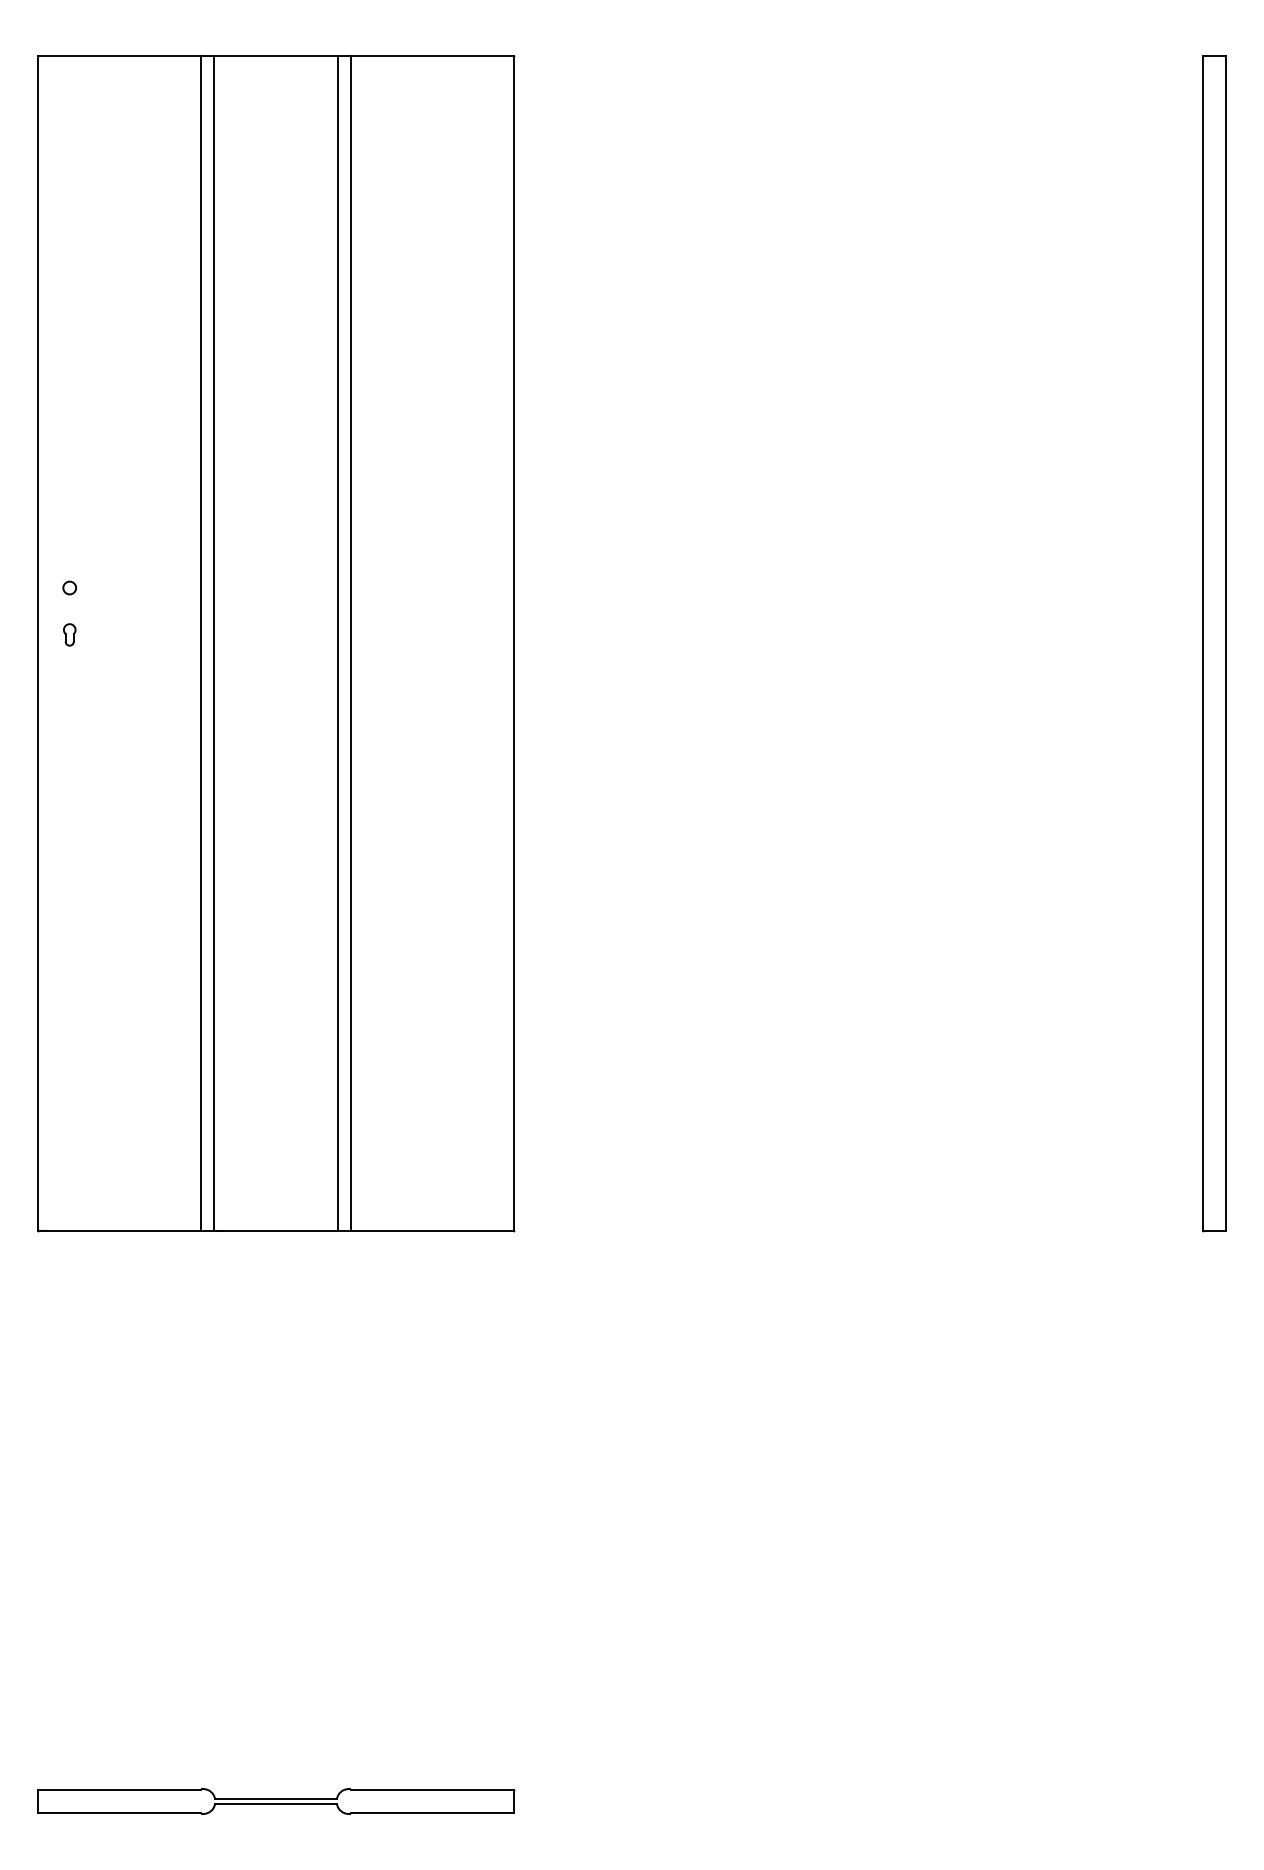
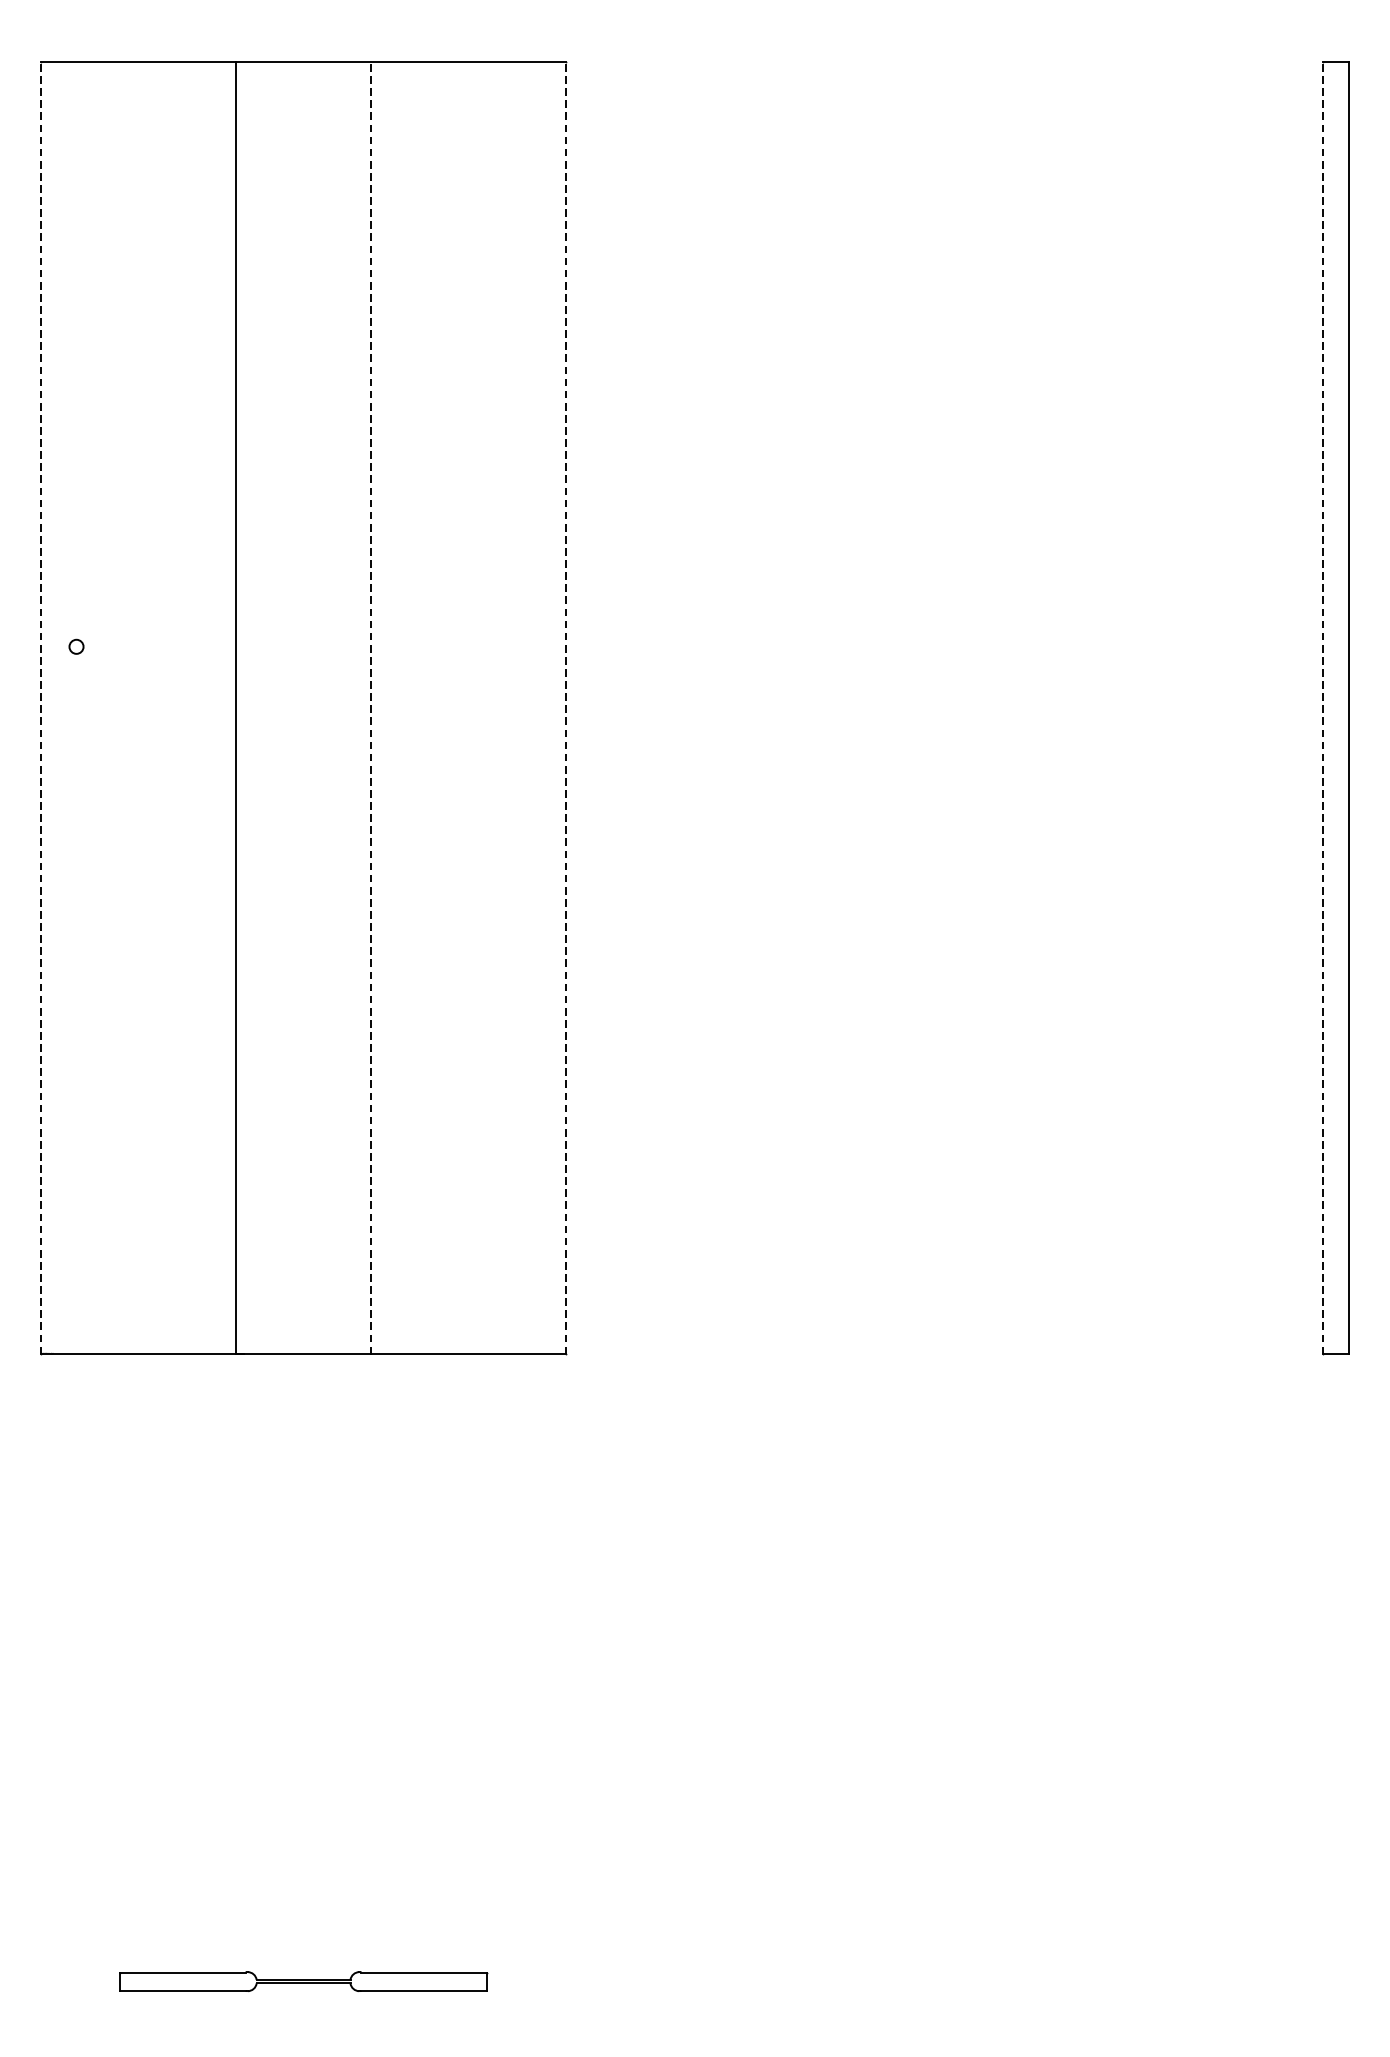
part: (69, 634) -> (76, 697), removed
line: (37, 643) -> (41, 707), solid -> dashed
line: (201, 643) -> (221, 707), removed
line: (337, 643) -> (371, 707), solid -> dashed
line: (350, 643) -> (385, 707), removed
line: (514, 643) -> (565, 707), solid -> dashed
line: (1202, 643) -> (1322, 707), solid -> dashed
part: (276, 1801) -> (303, 1981), size x0.7

